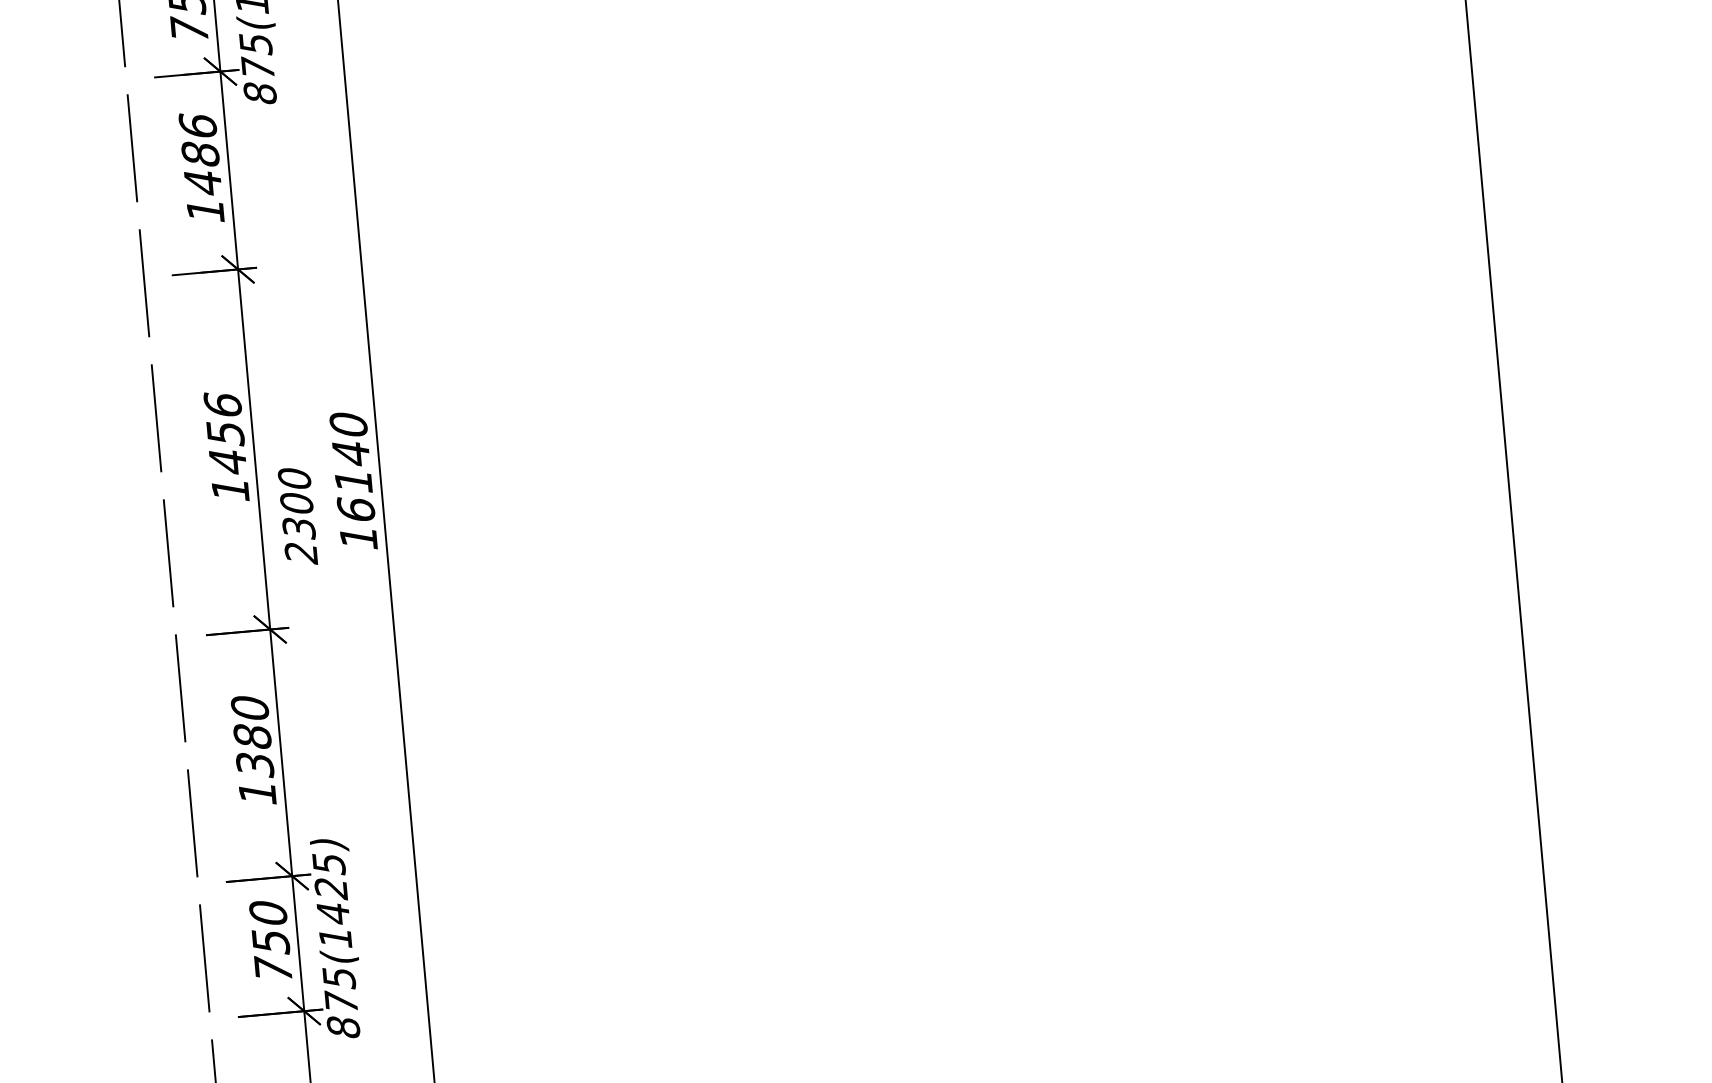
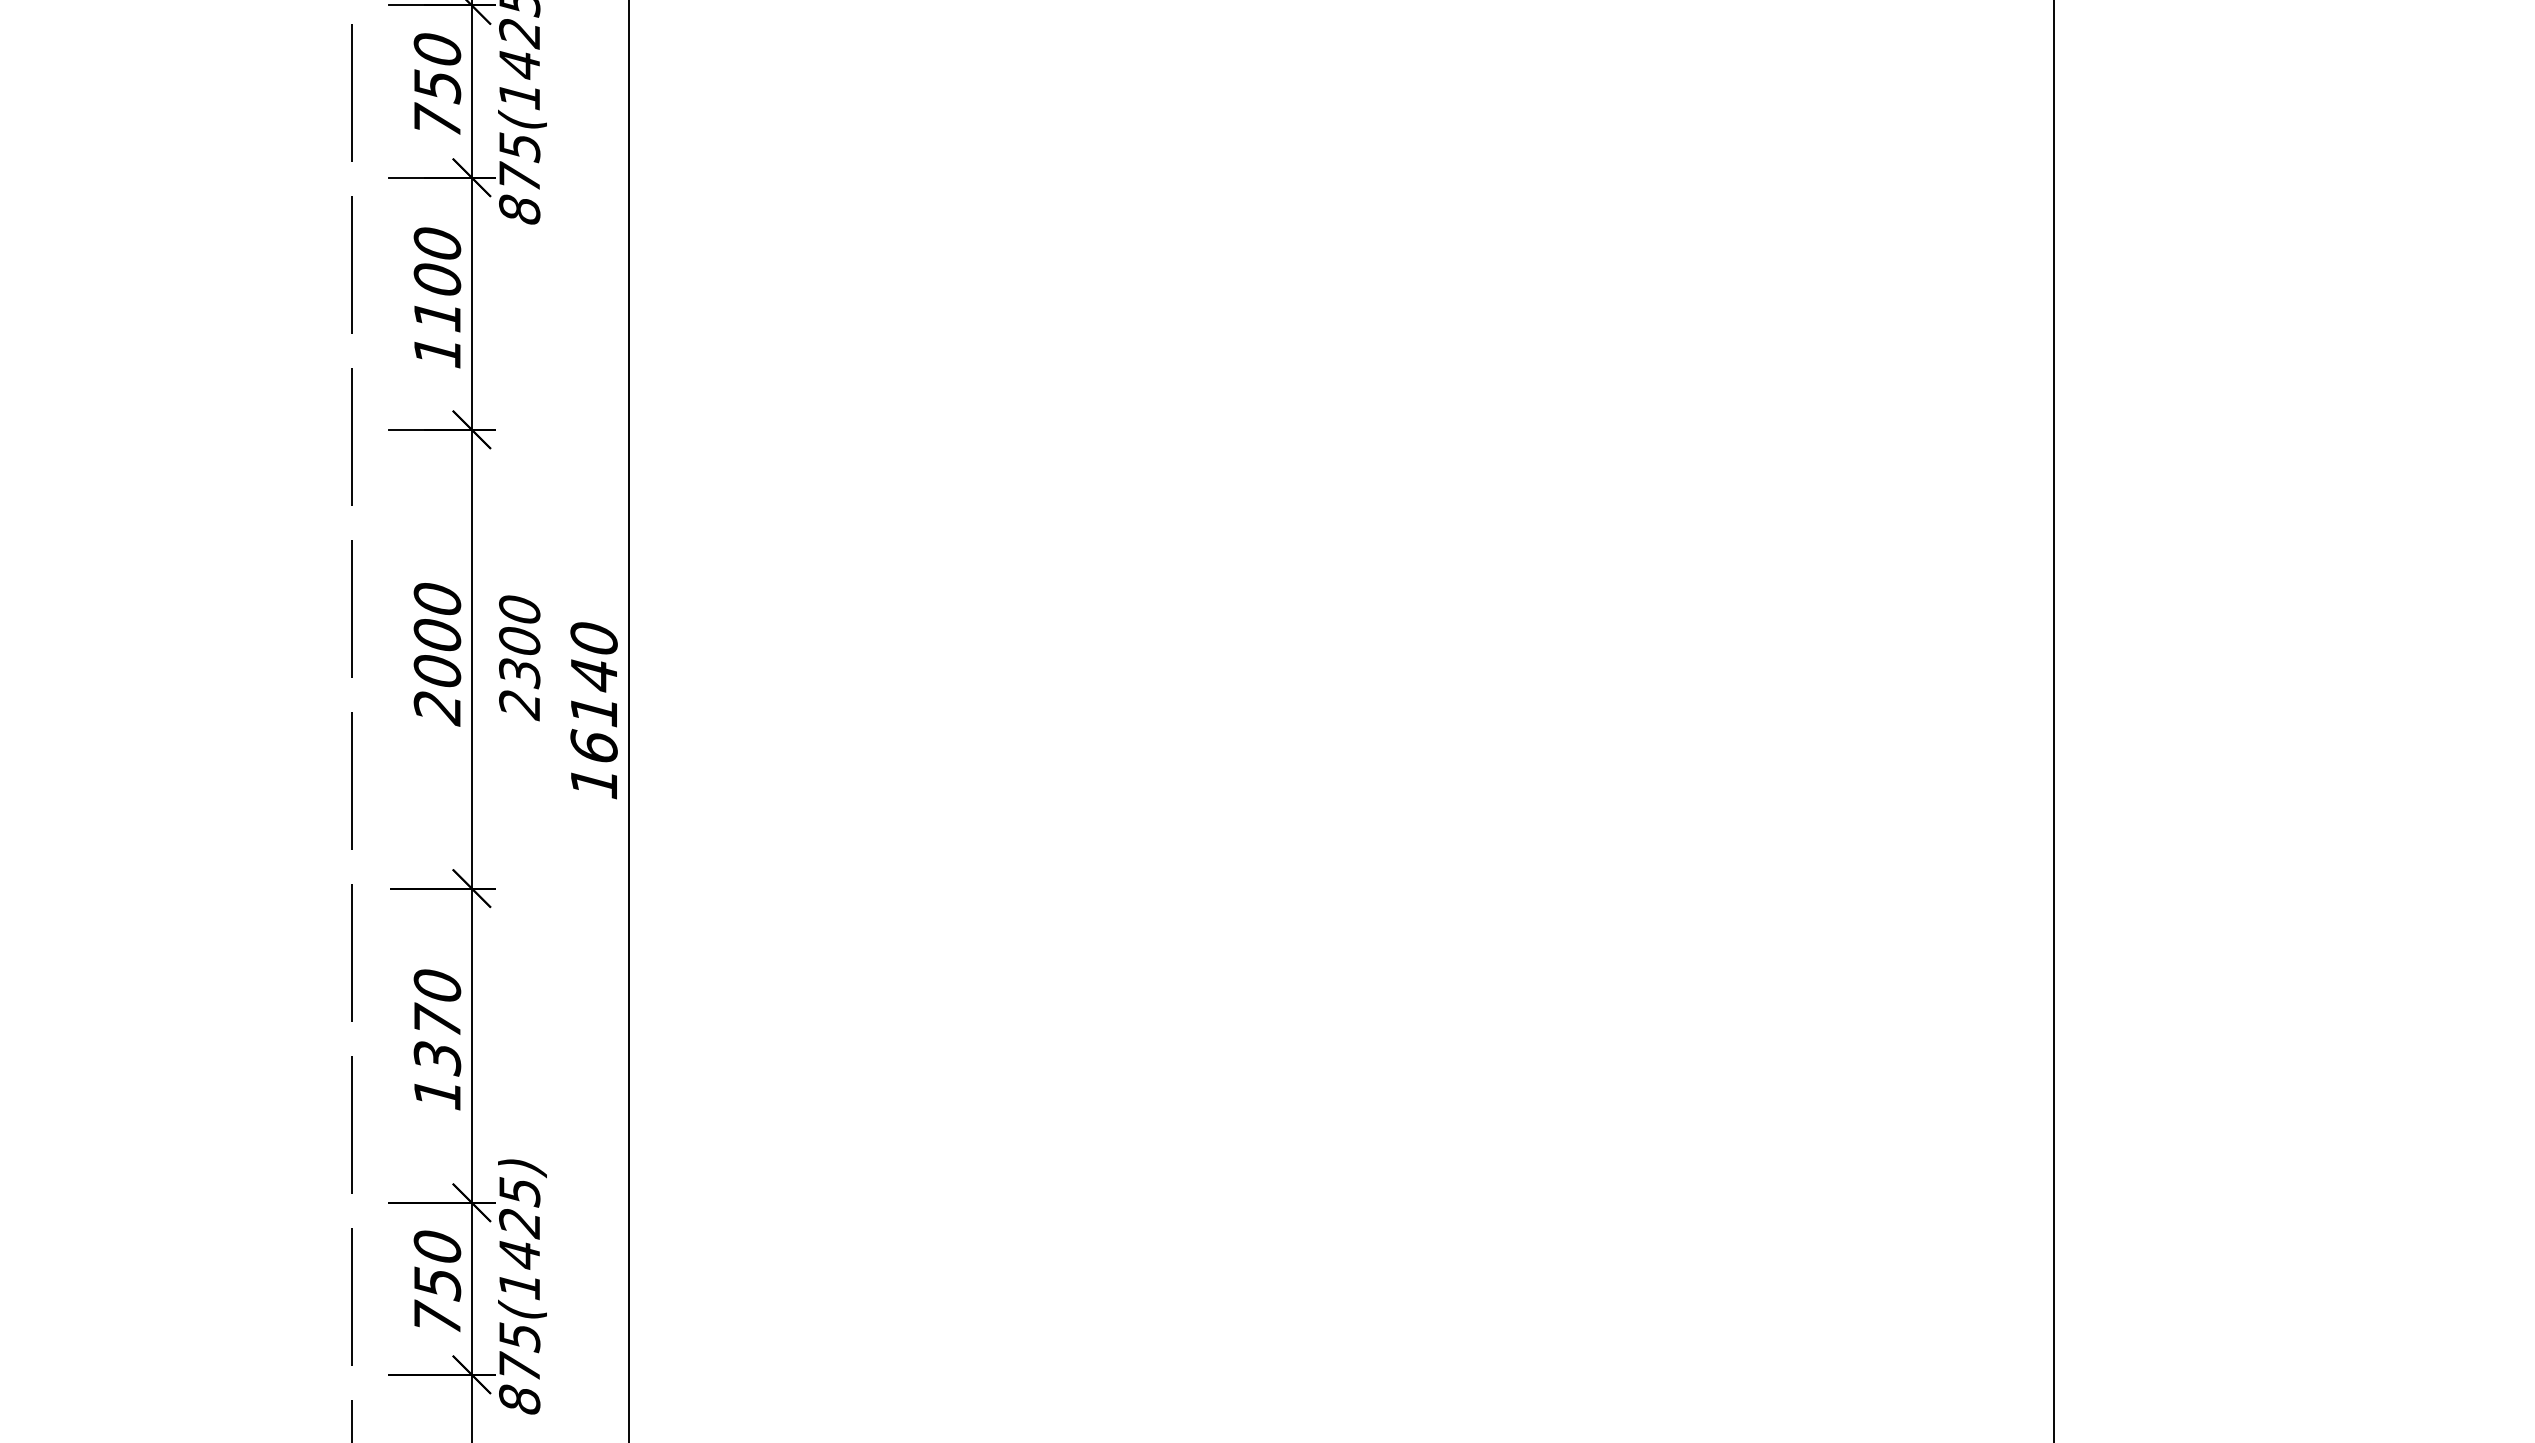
text: (200, 153) -> (437, 279), 1486 -> 1100
text: (226, 447) -> (437, 653), 1456 -> 2000
text: (297, 517) -> (519, 658), moved
text: (252, 735) -> (437, 1020), 1380 -> 1370

